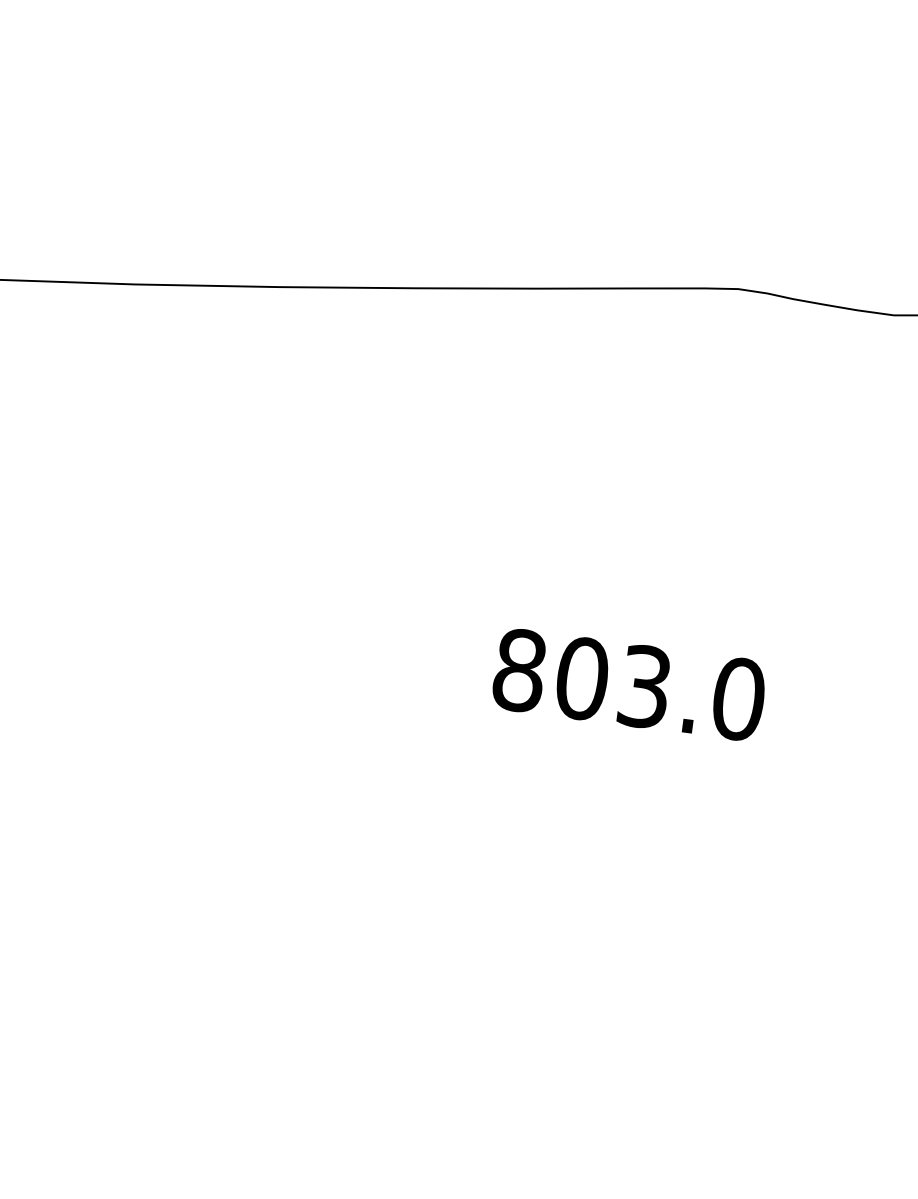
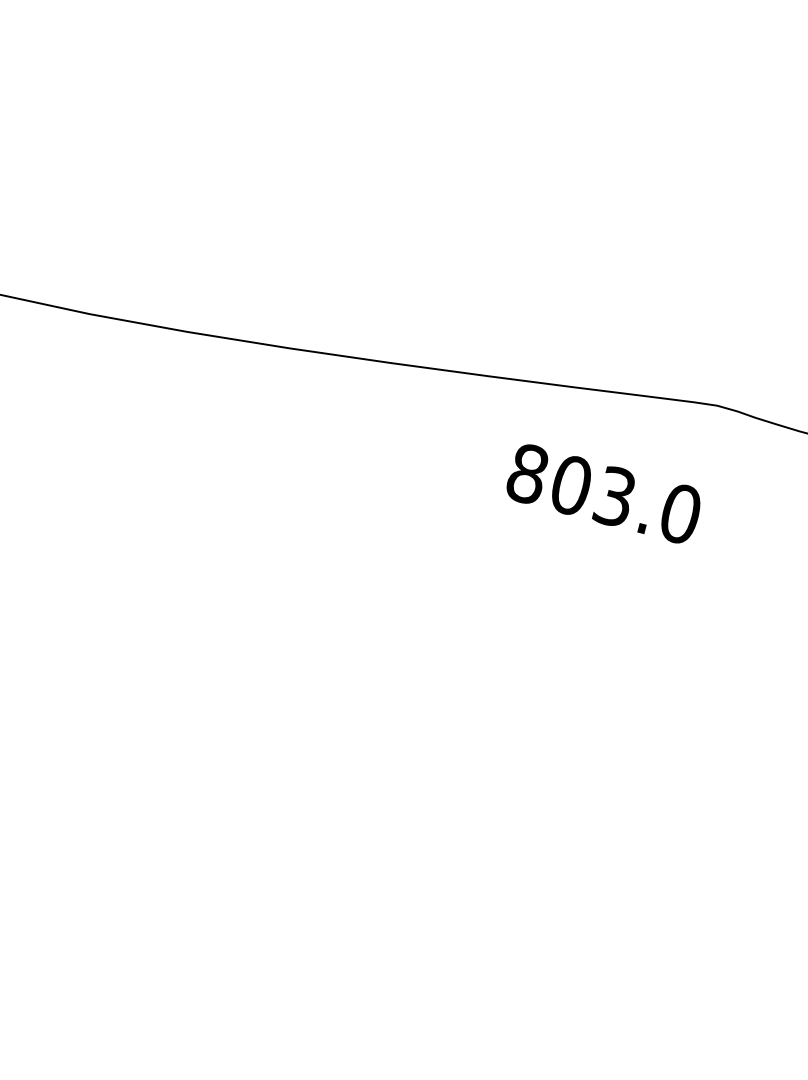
text: (628, 684) -> (603, 493), moved

